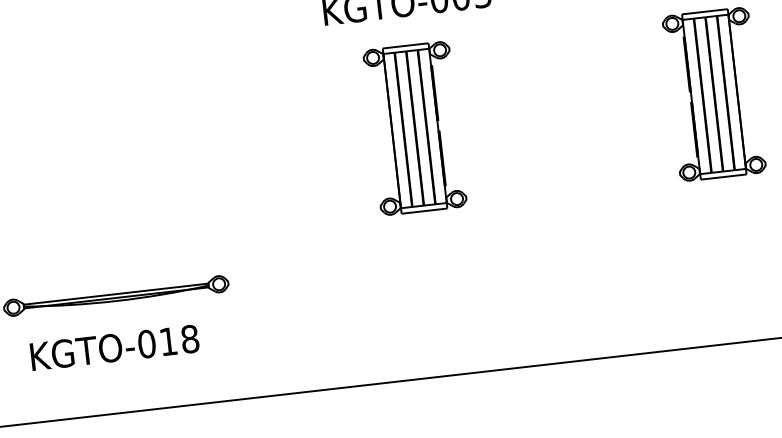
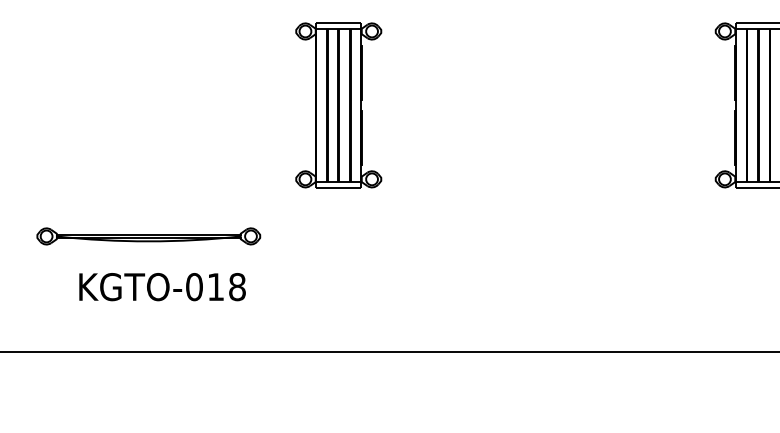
part: (414, 128) -> (338, 105), moved
text: (114, 348) -> (162, 287), moved

